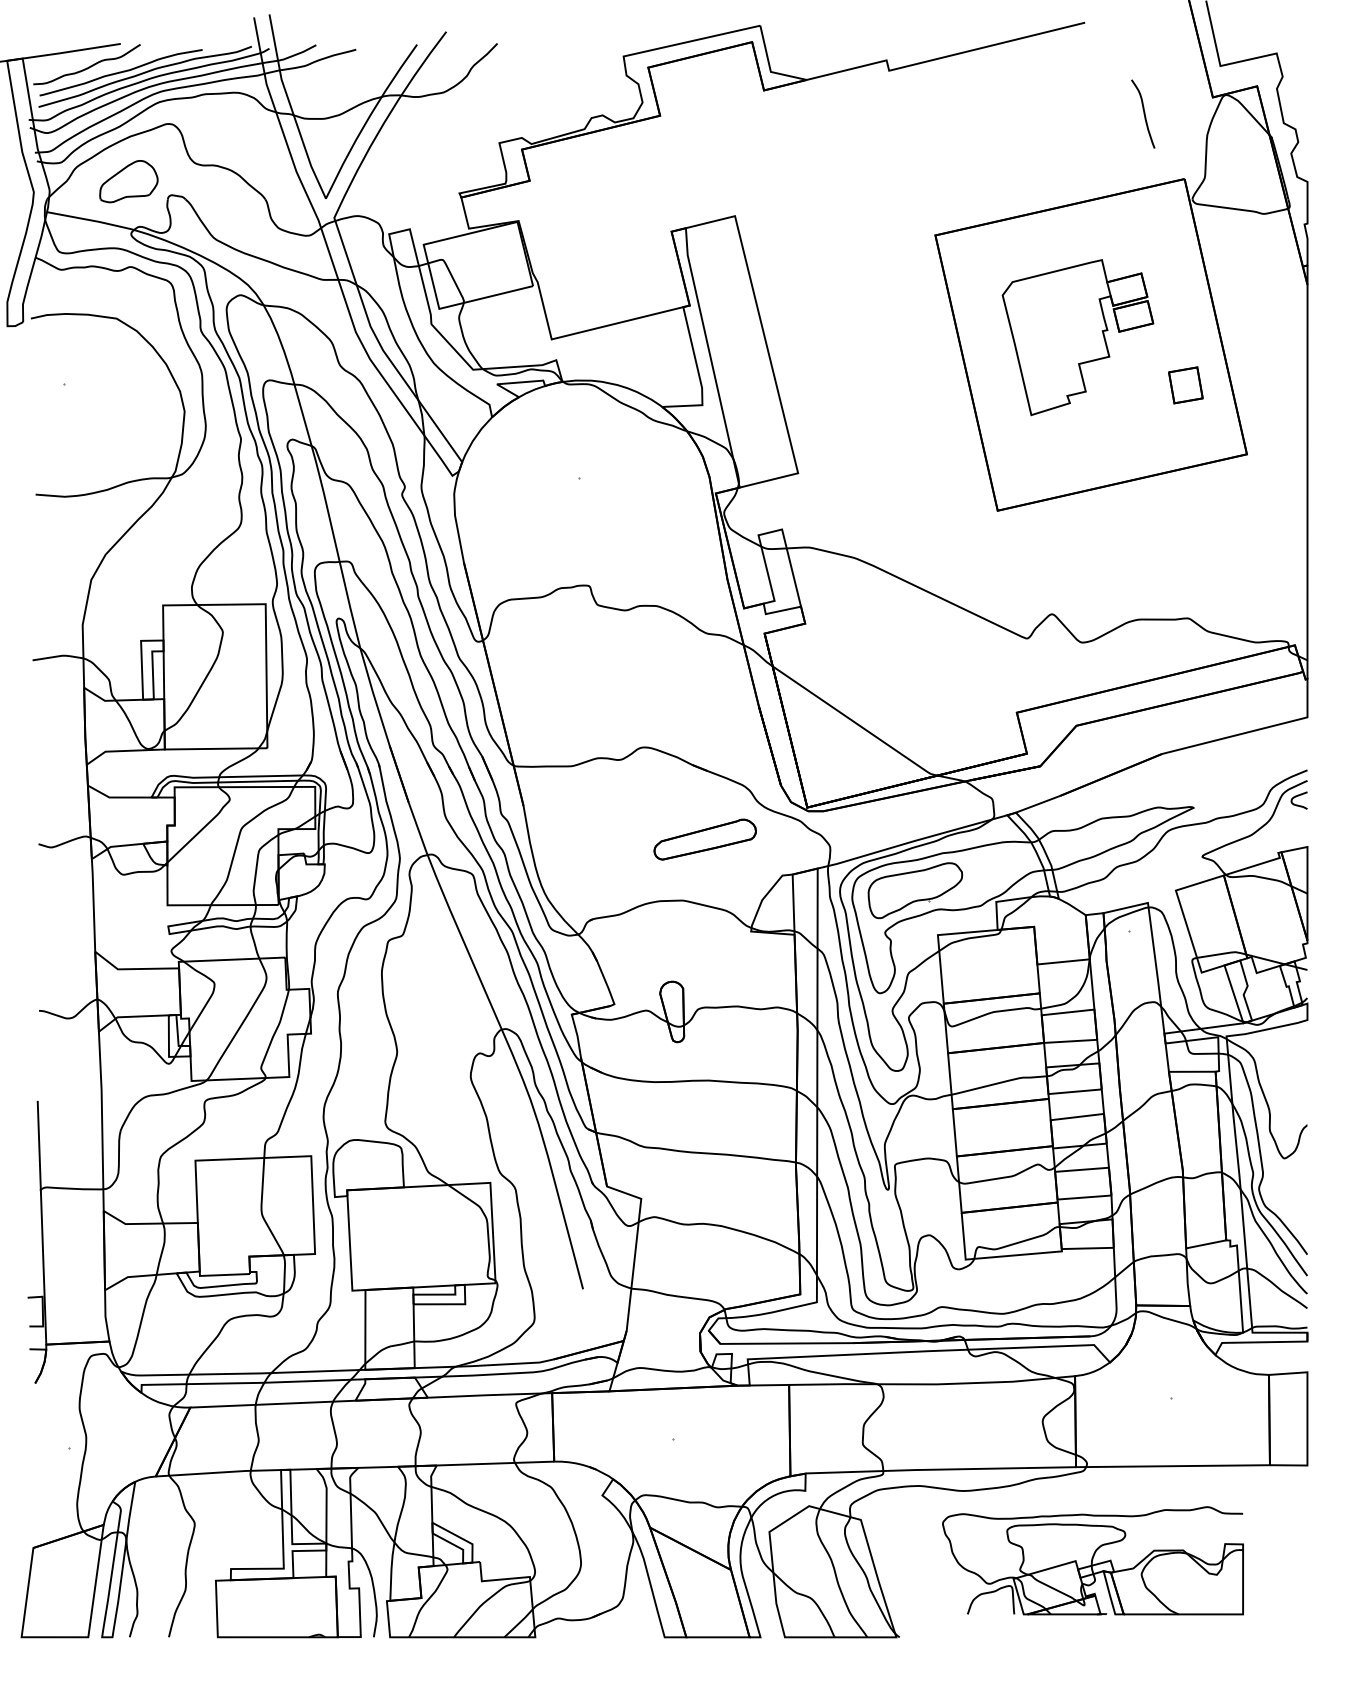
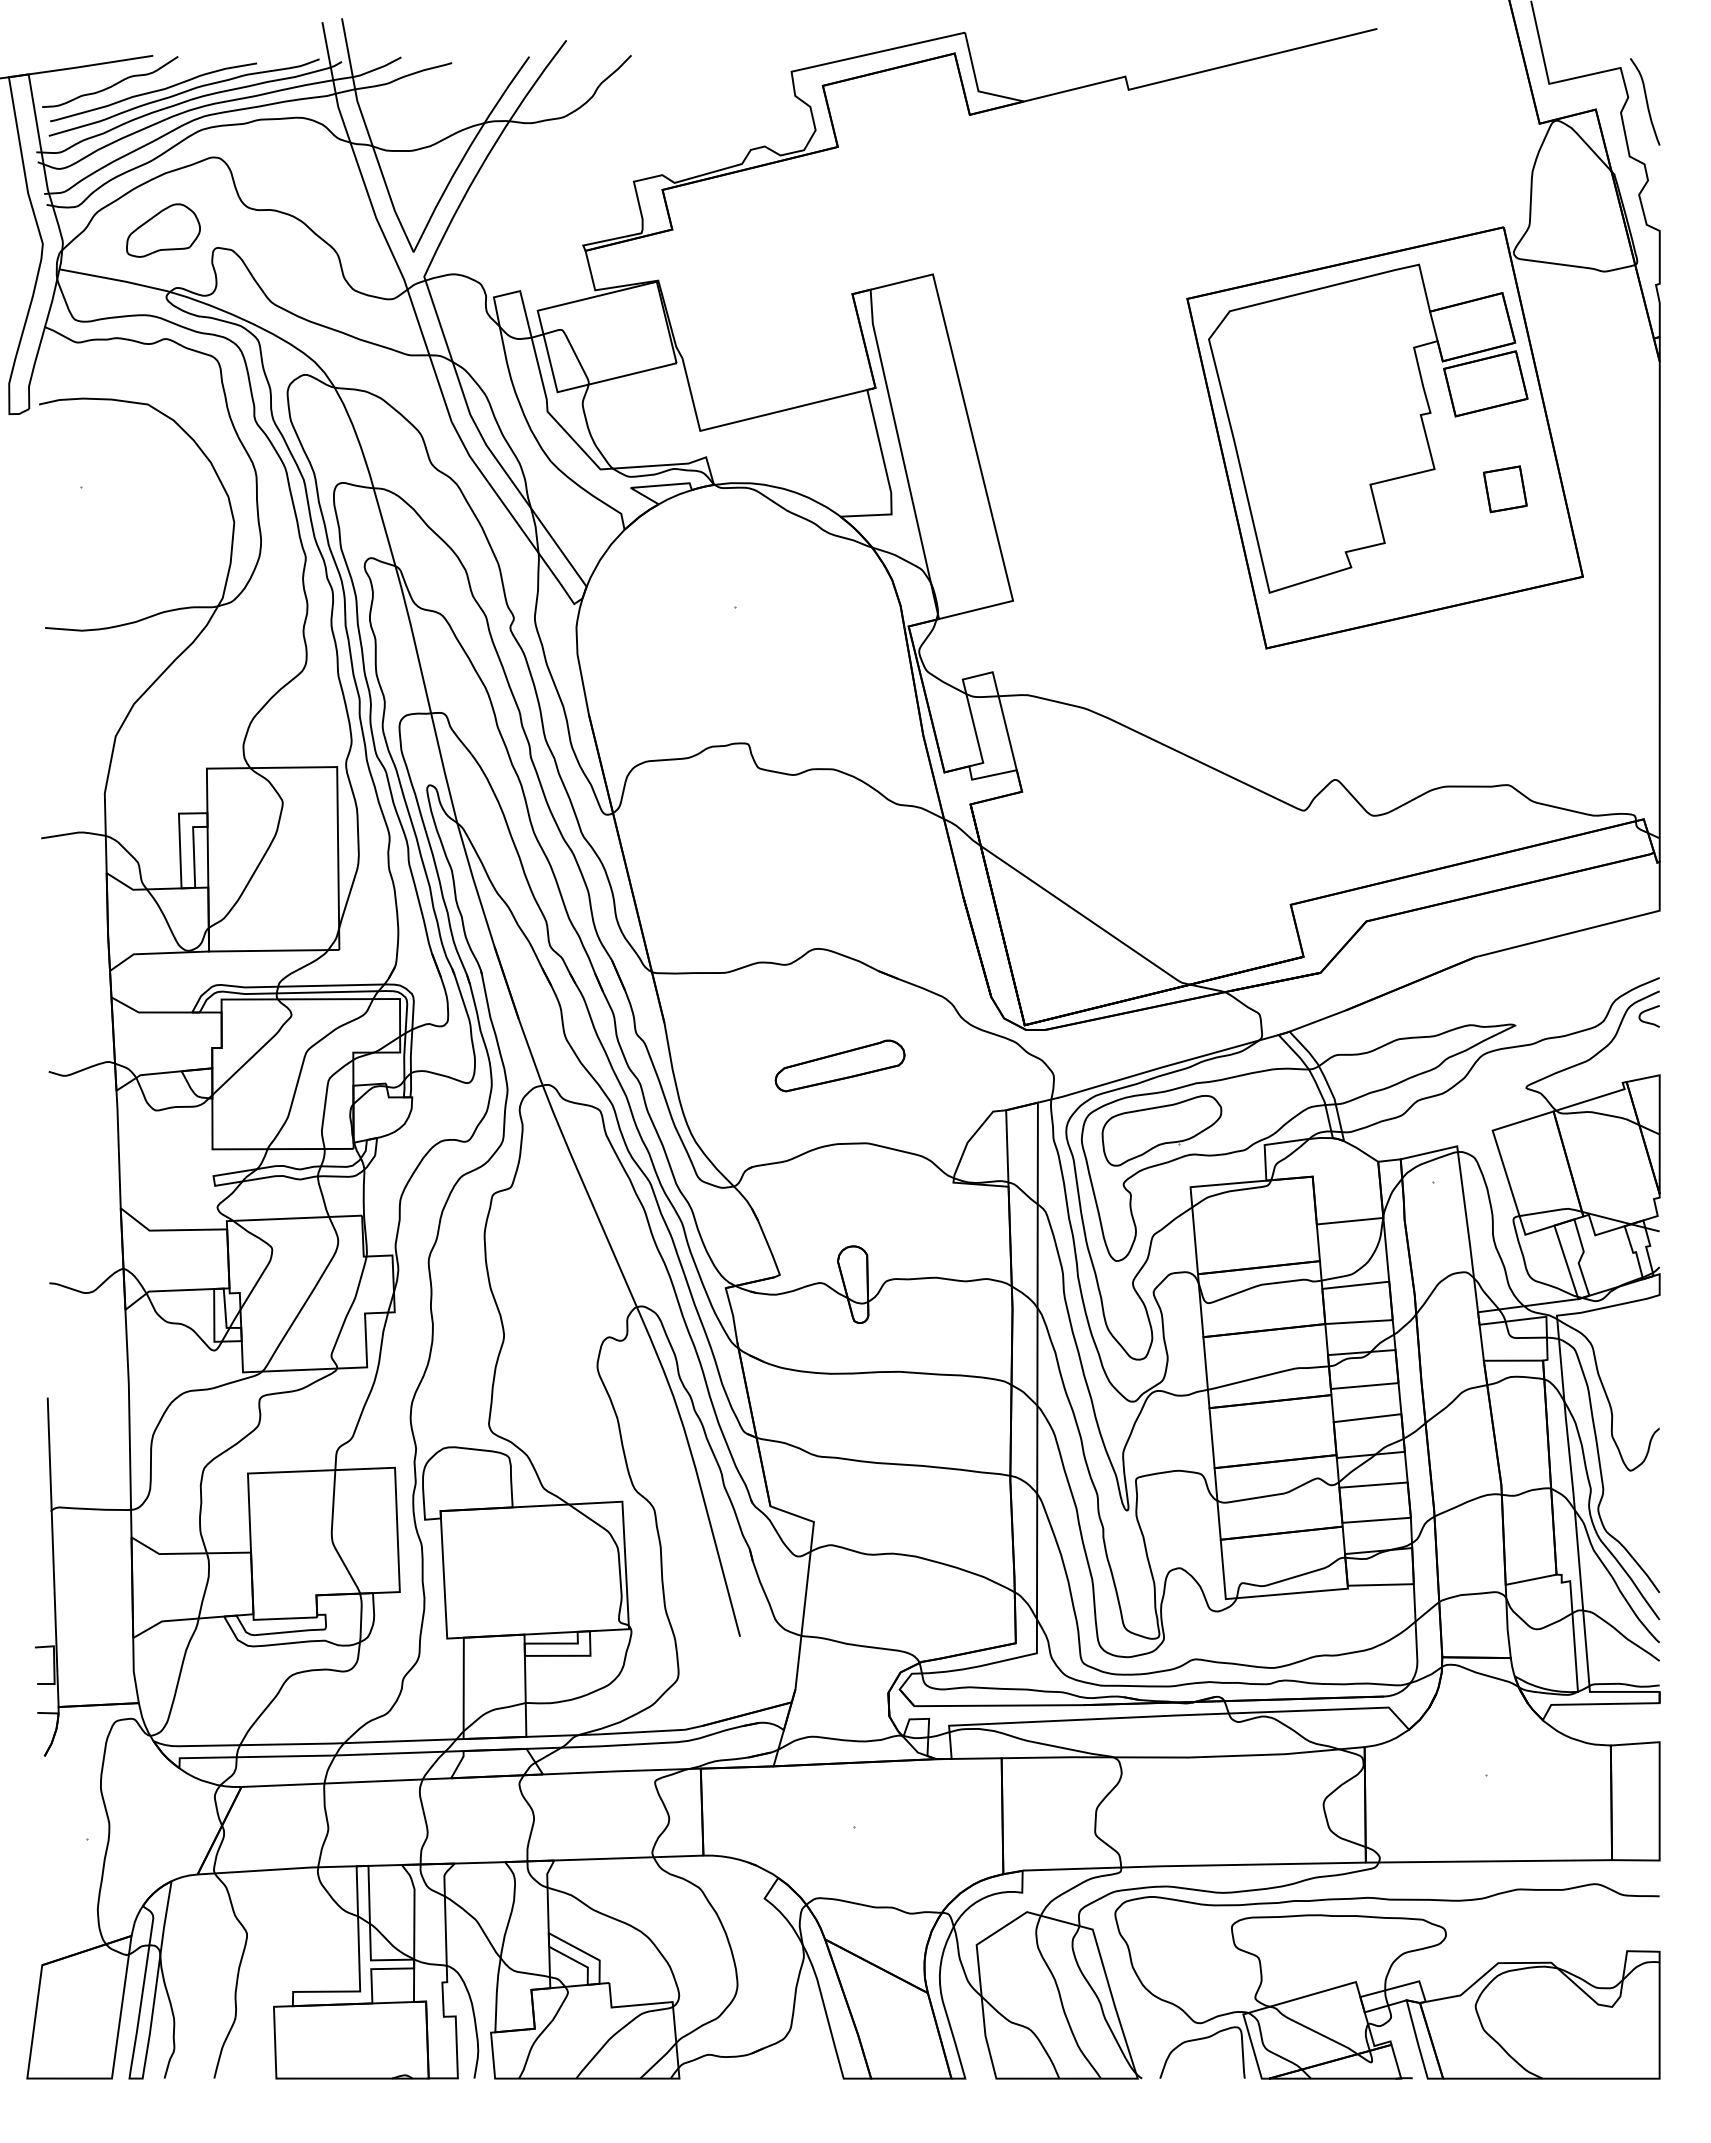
curve: (1143, 113) -> (1645, 100), moved
part: (1078, 337) -> (1368, 428), size x1.67
part: (704, 839) -> (839, 1065), moved
part: (1093, 1560) -> (1387, 1981), size x1.43

